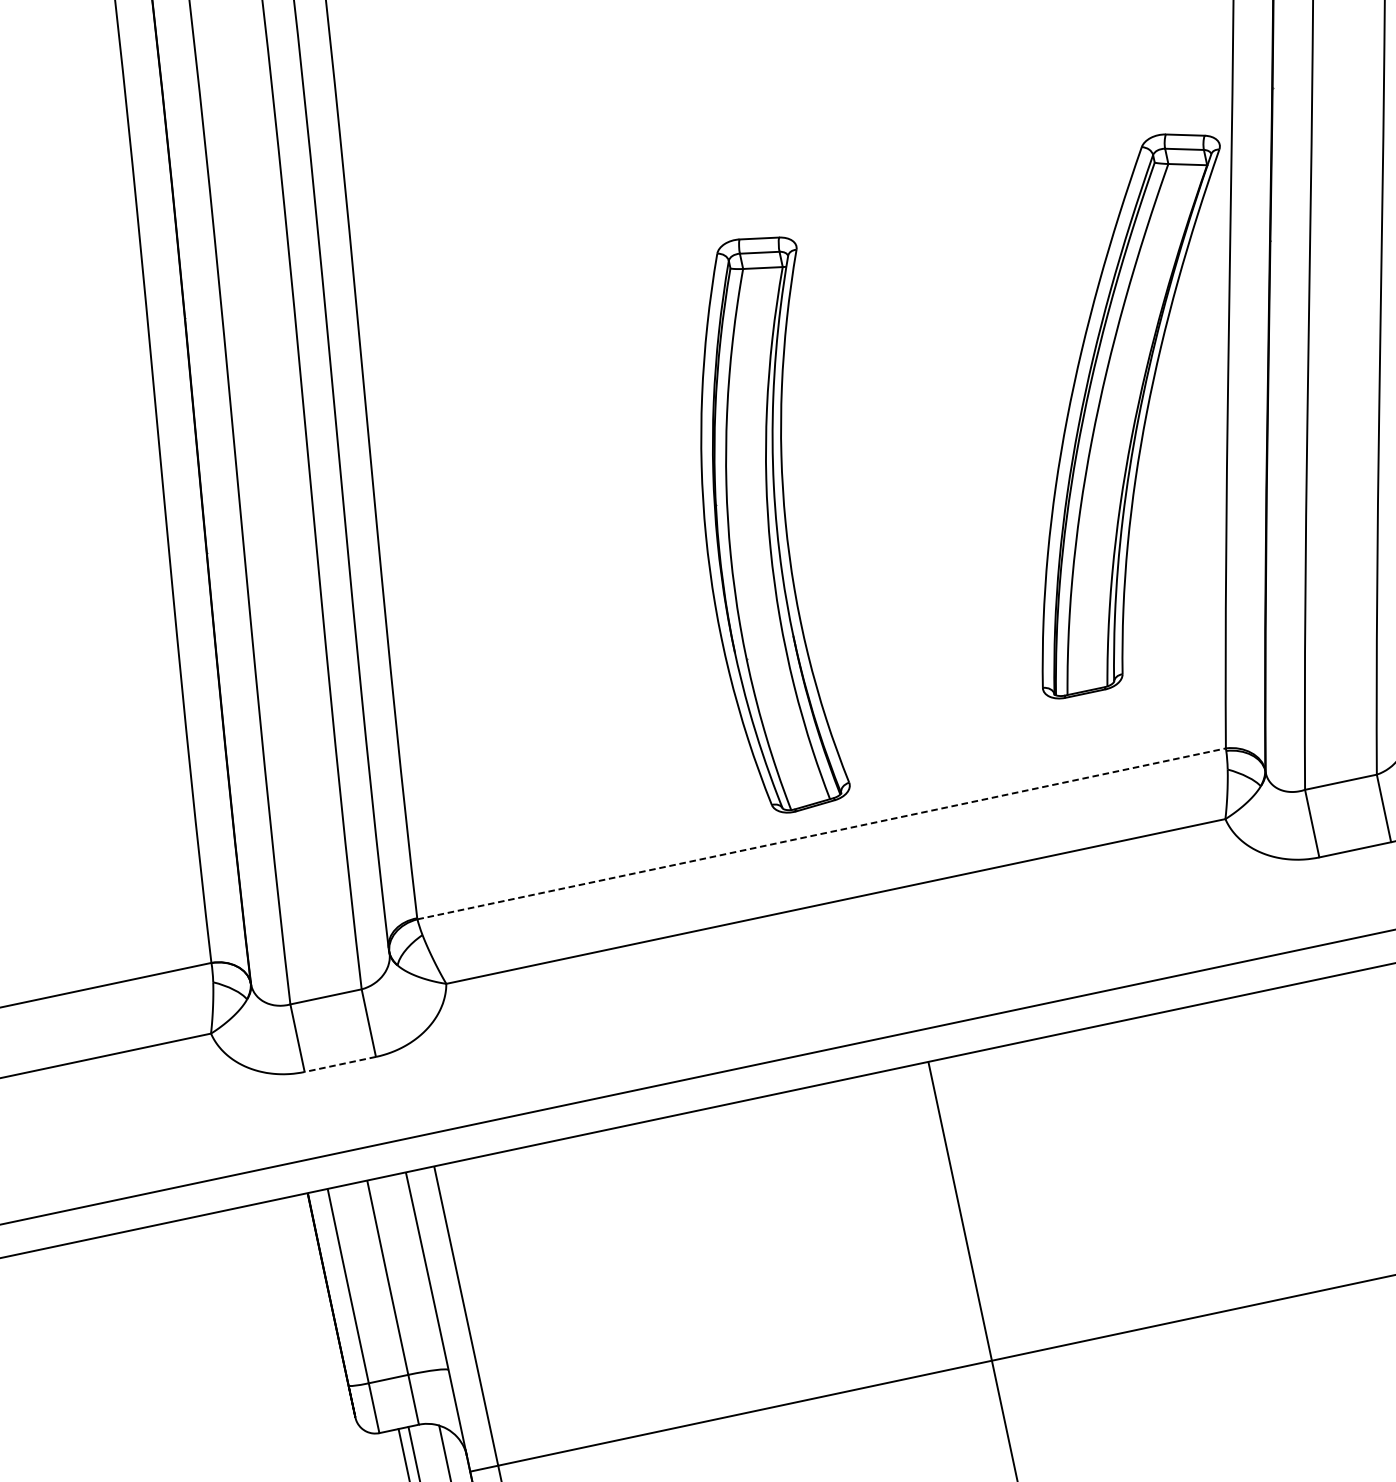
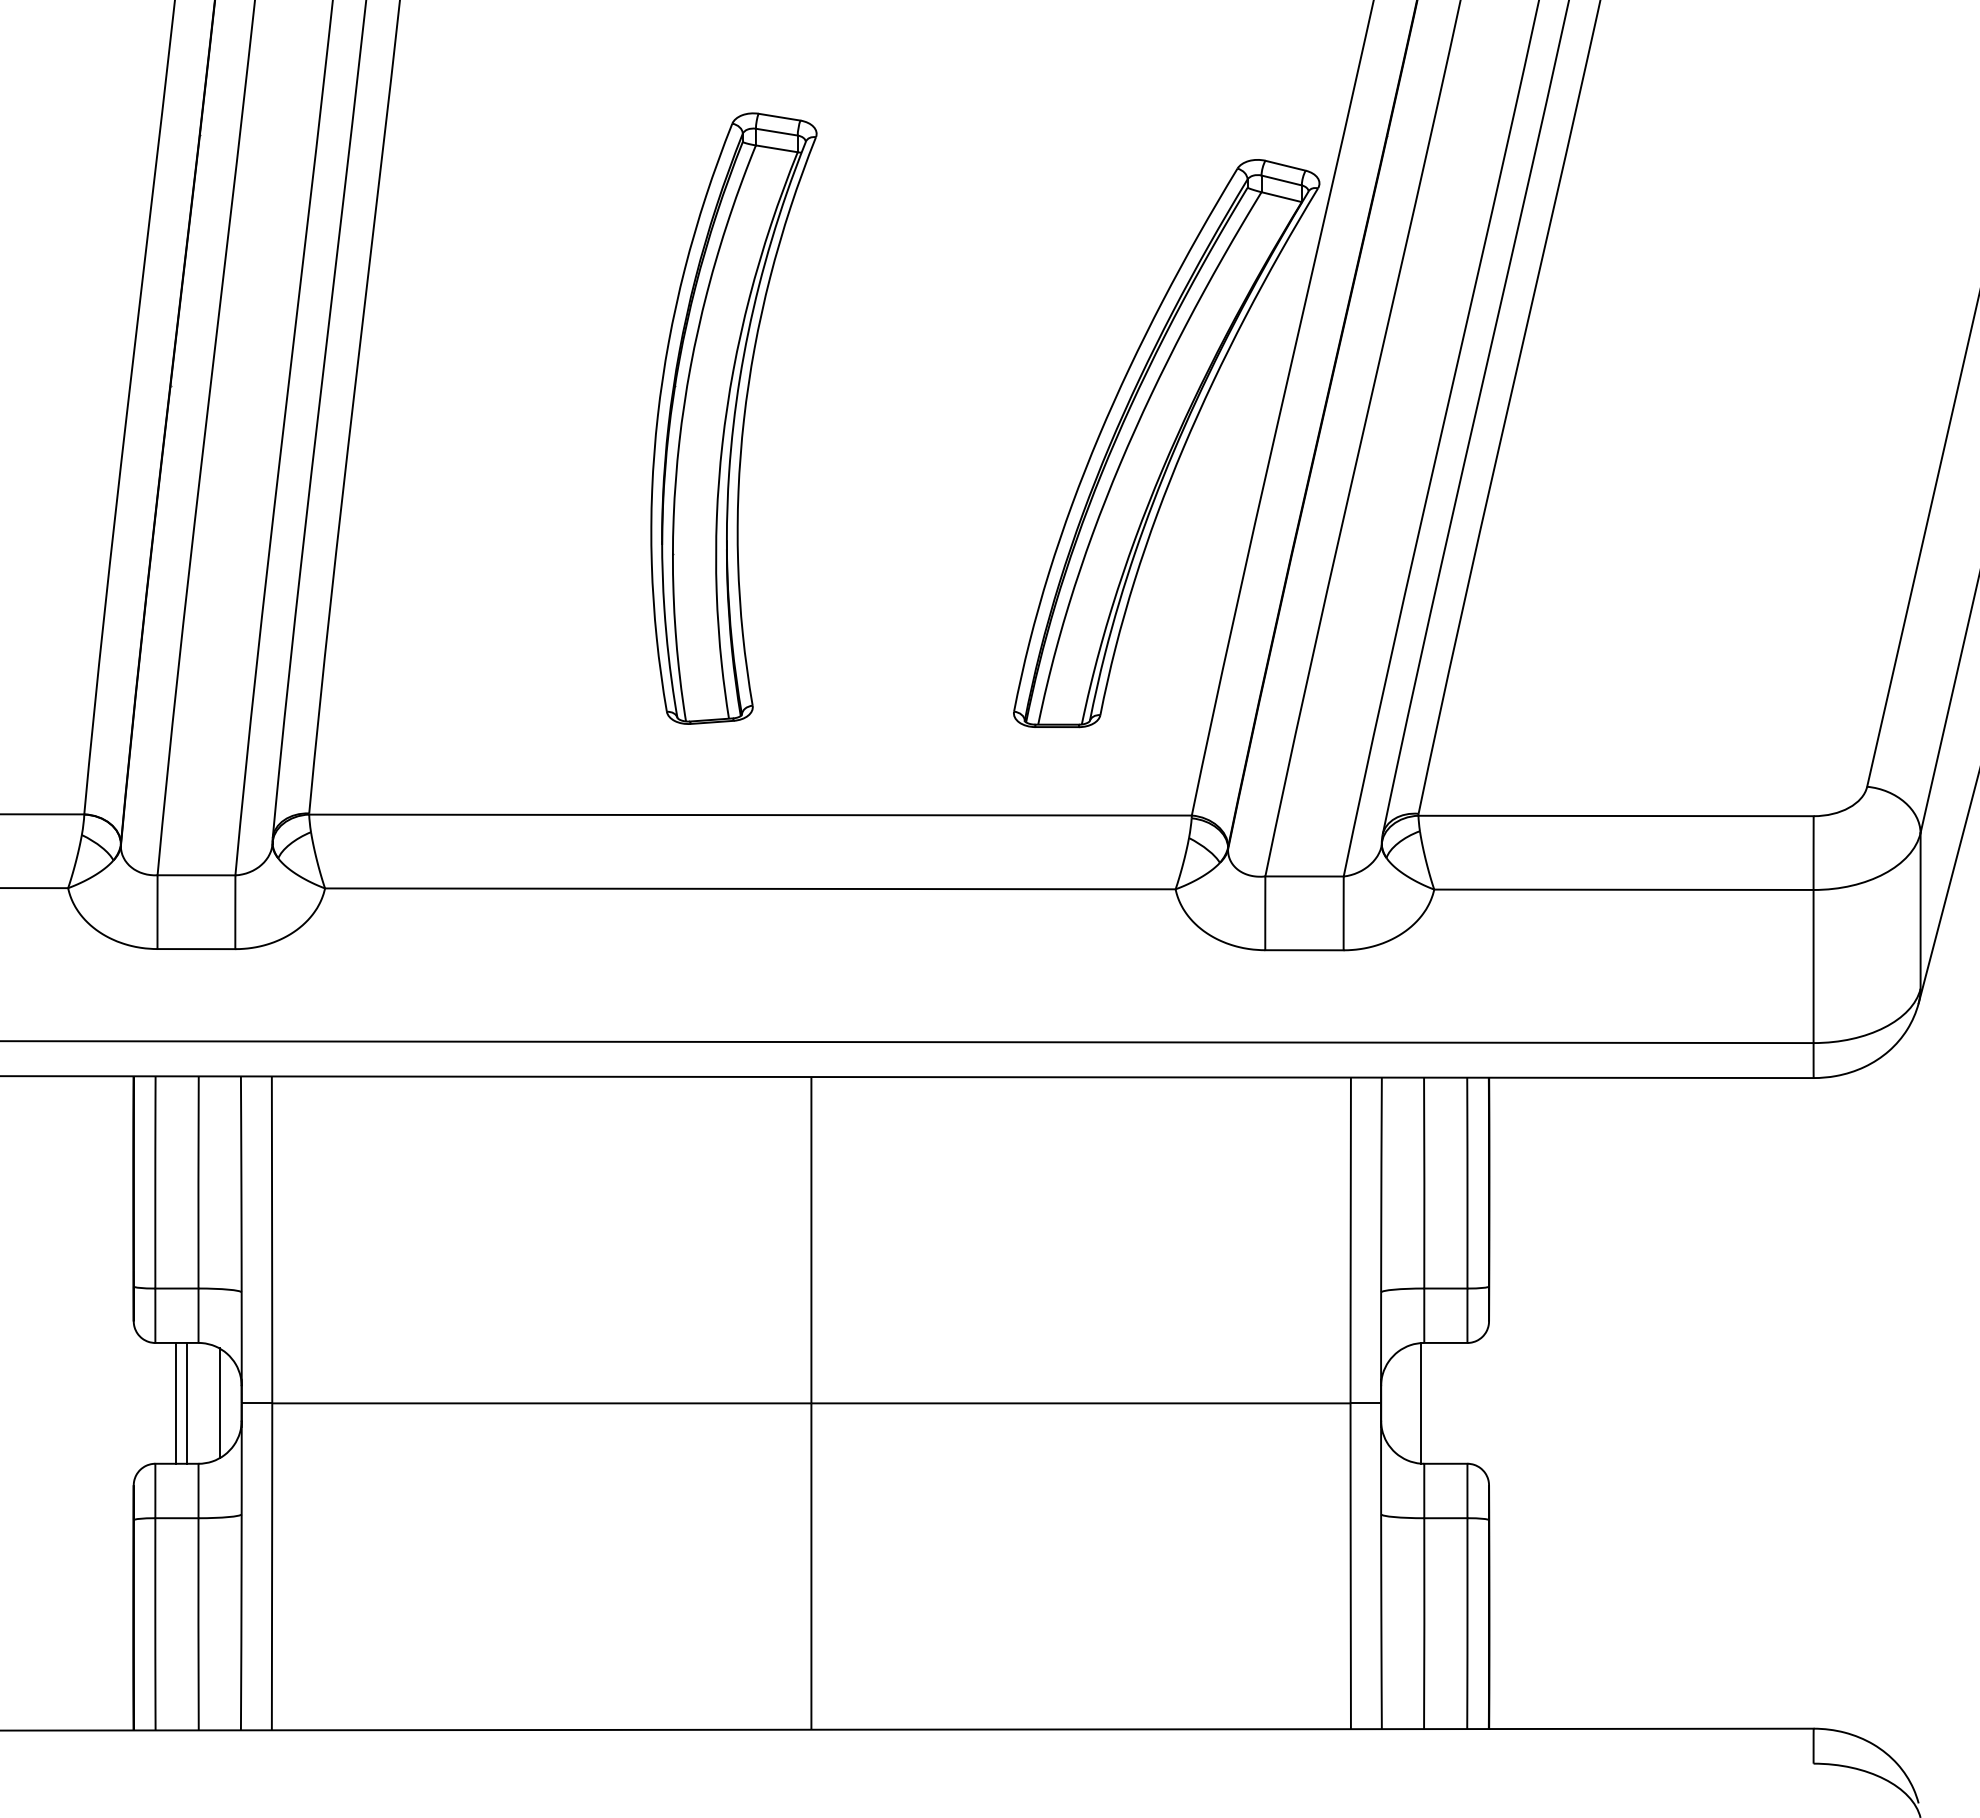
part: (775, 523) -> (733, 418), moved
line: (822, 834) -> (751, 815), dashed -> solid
line: (340, 1064) -> (196, 949), dashed -> solid

